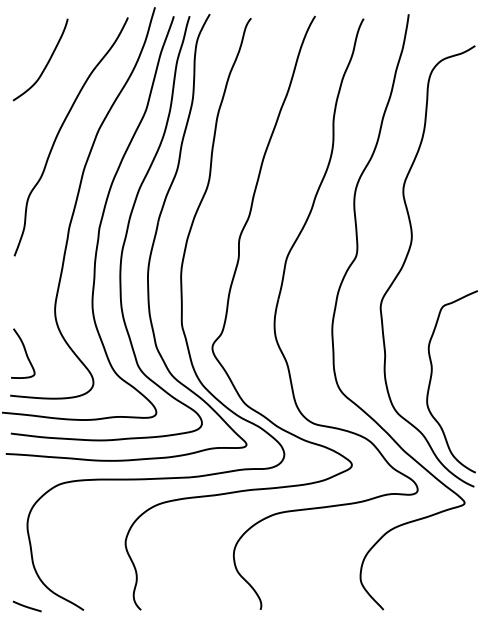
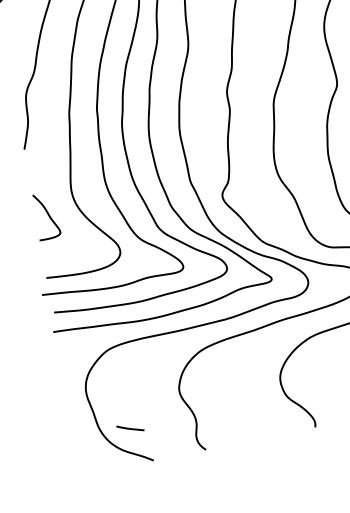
curve: (25, 353) -> (48, 215), moved
line: (26, 606) -> (129, 428), moved

